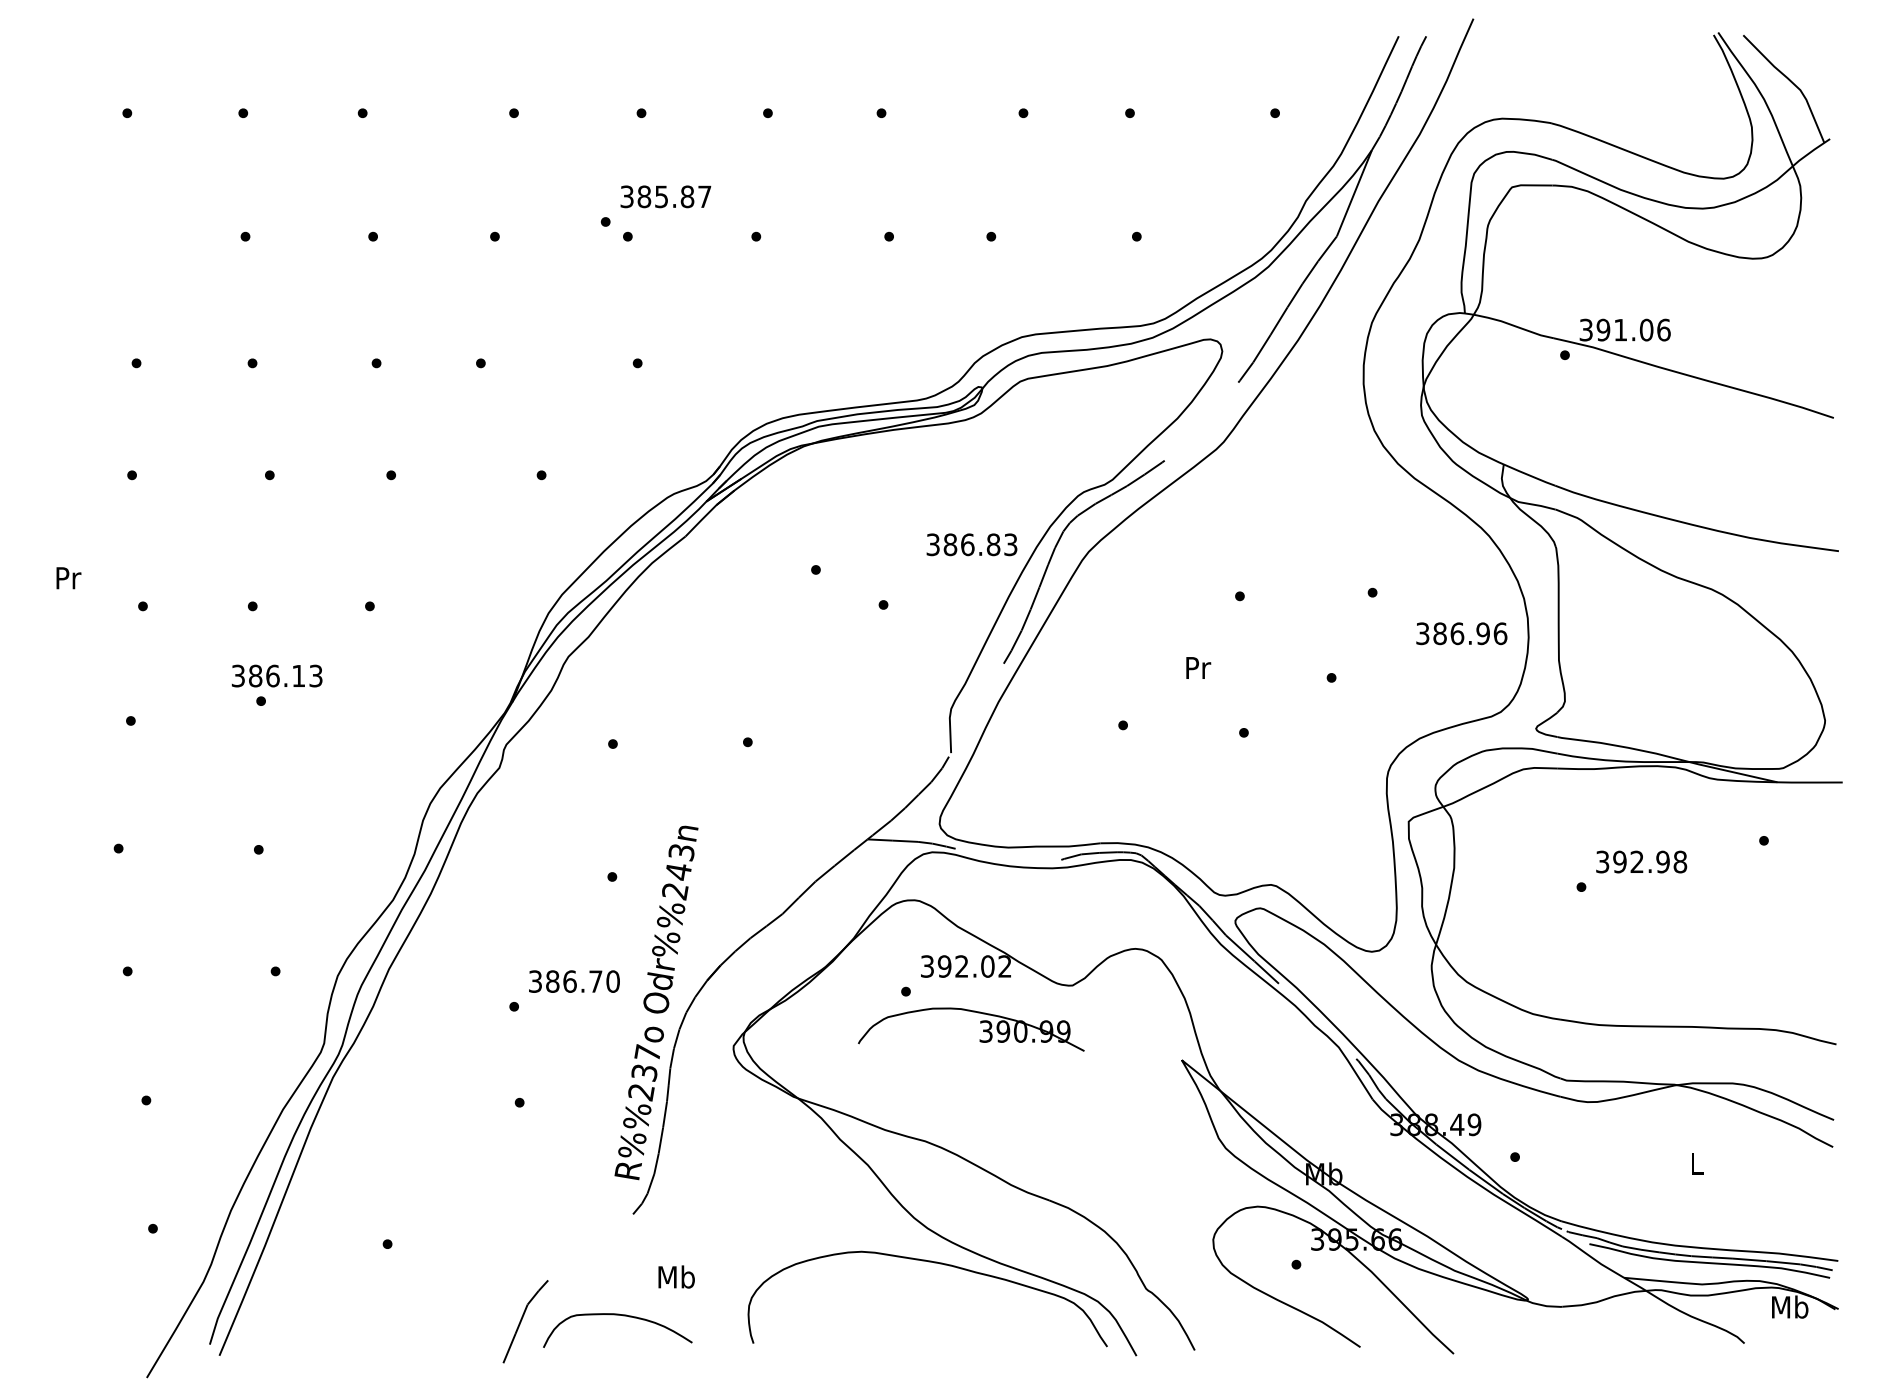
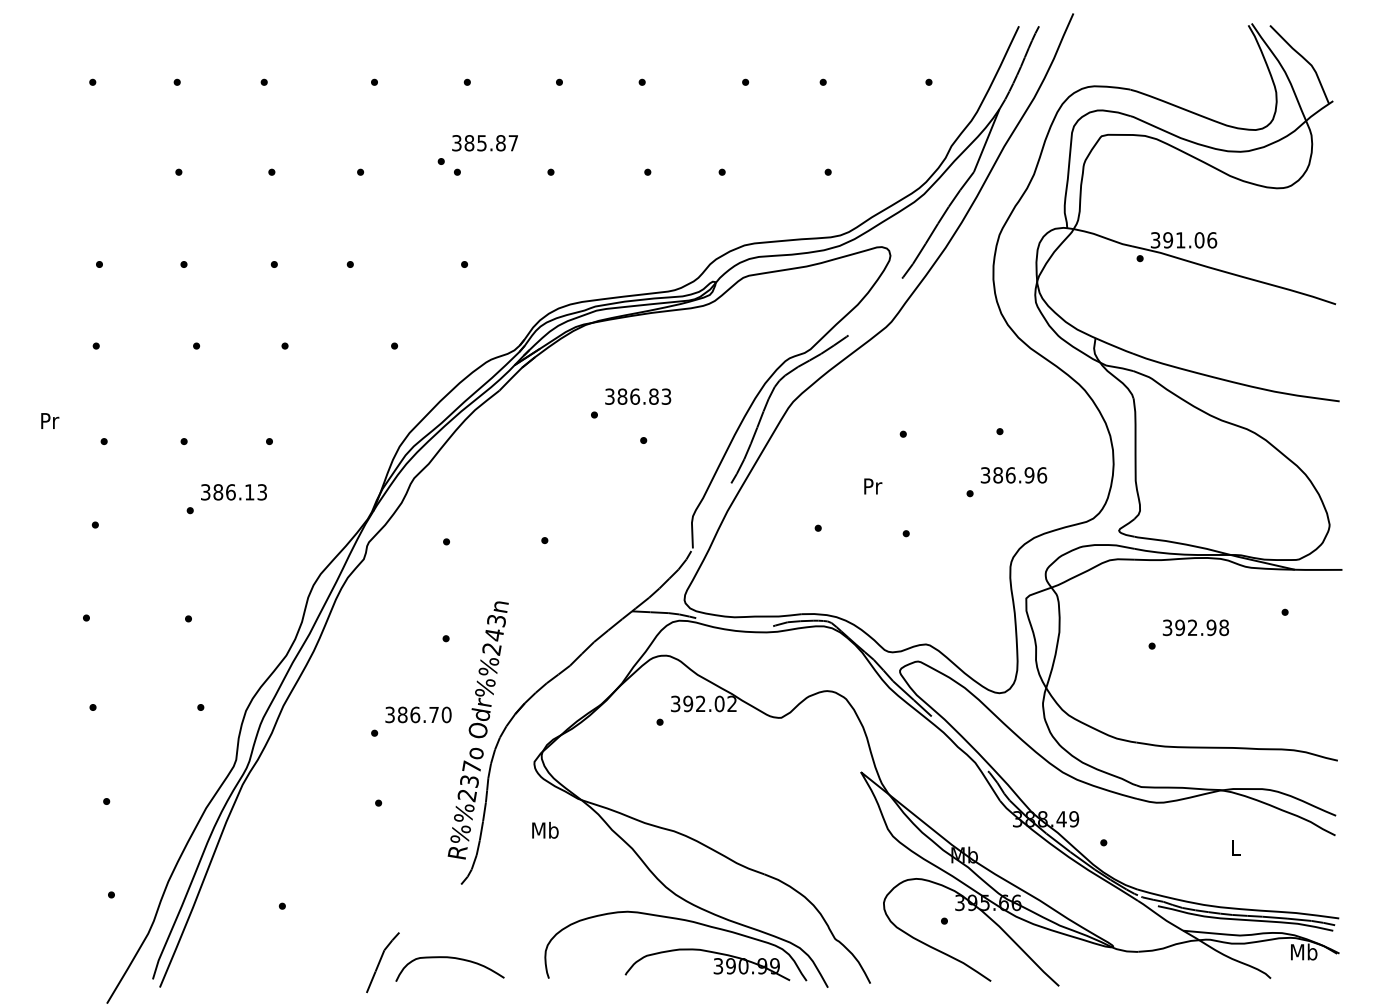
text: (971, 544) -> (637, 396), moved
text: (1461, 633) -> (1013, 475), moved
text: (276, 675) -> (233, 491), moved
part: (980, 1023) -> (714, 960), moved
text: (676, 1276) -> (545, 829), moved

